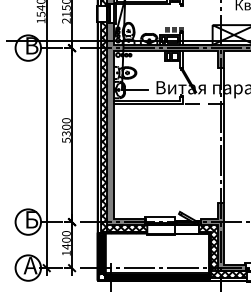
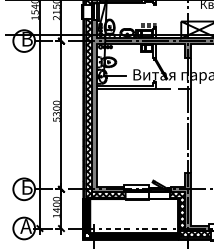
line: (139, 268) -> (118, 228), solid -> dashed
line: (182, 268) -> (155, 228), solid -> dashed

